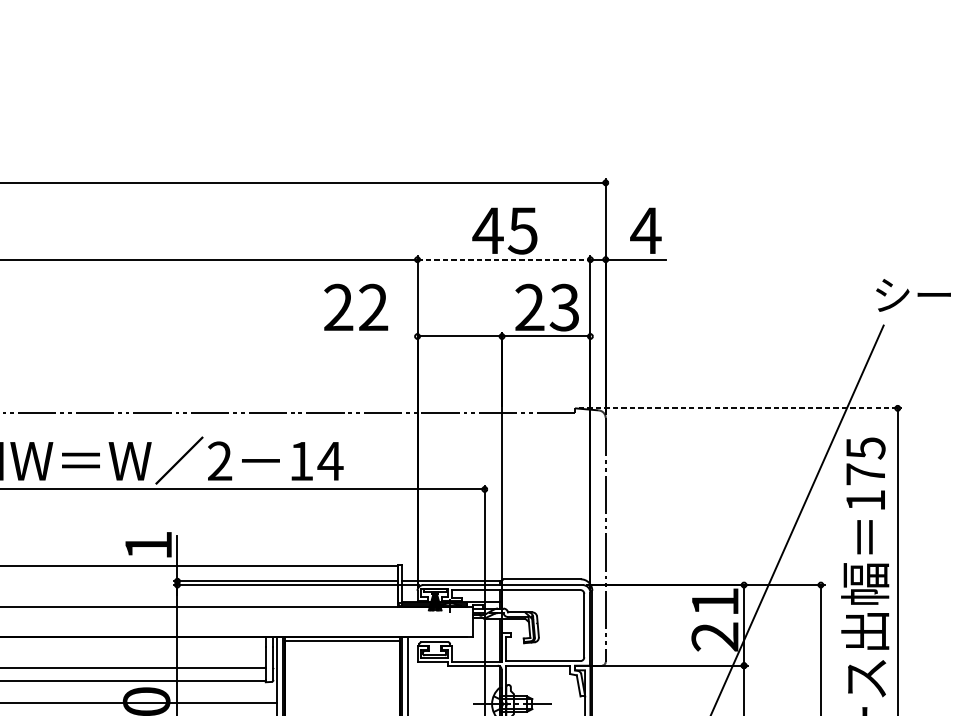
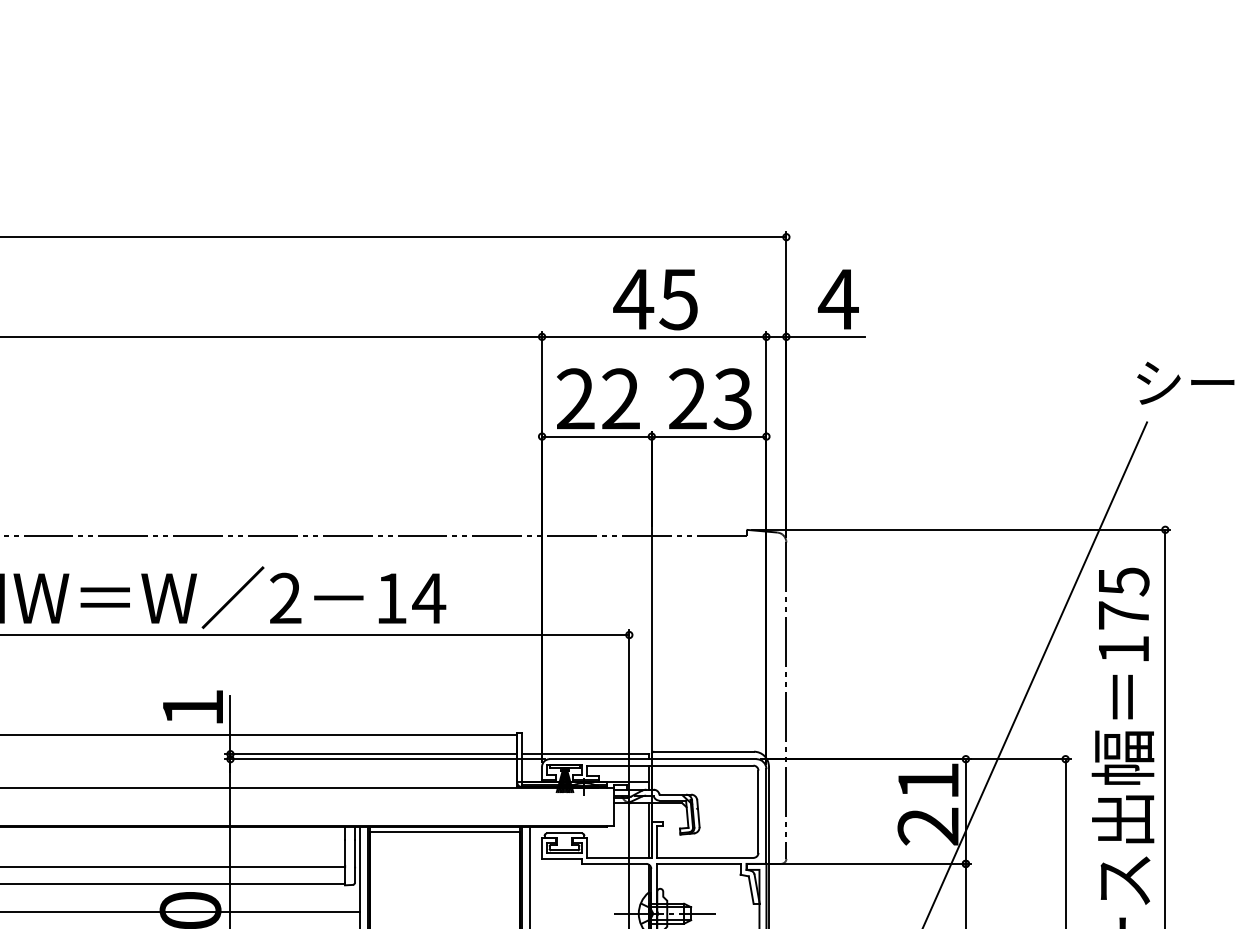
line: (504, 259) -> (654, 336), dashed -> solid
text: (356, 307) -> (598, 398), moved
line: (740, 408) -> (961, 529), dashed -> solid

